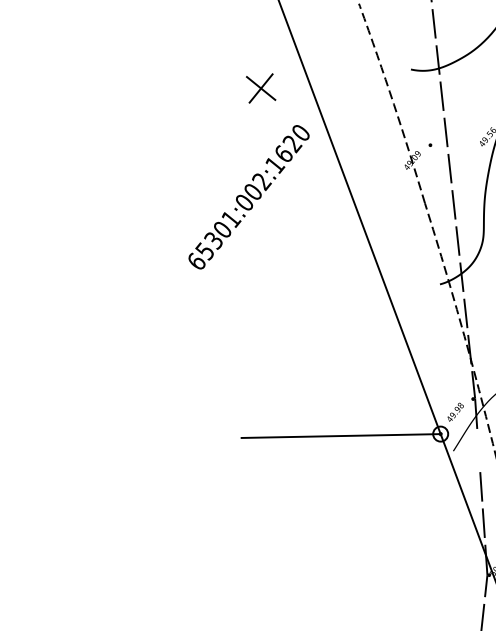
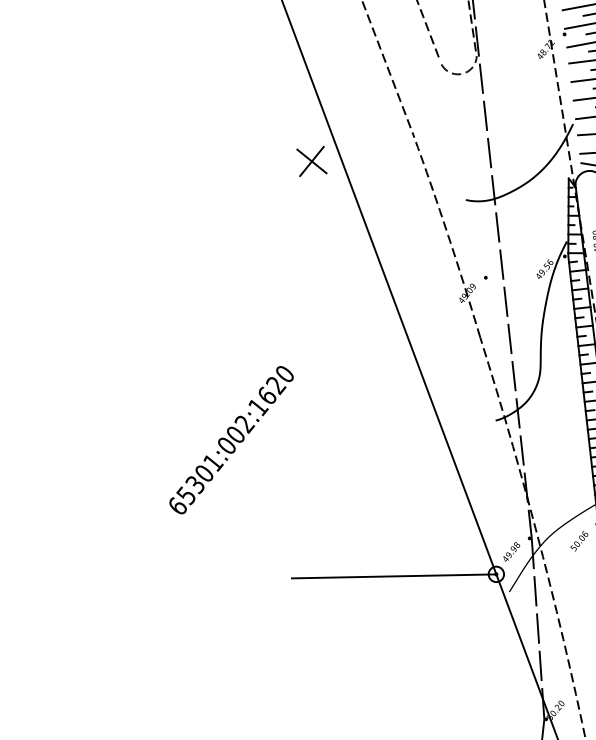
part: (260, 88) -> (311, 161), moved
text: (248, 197) -> (231, 440), moved
line: (478, 450) -> (535, 591), added

